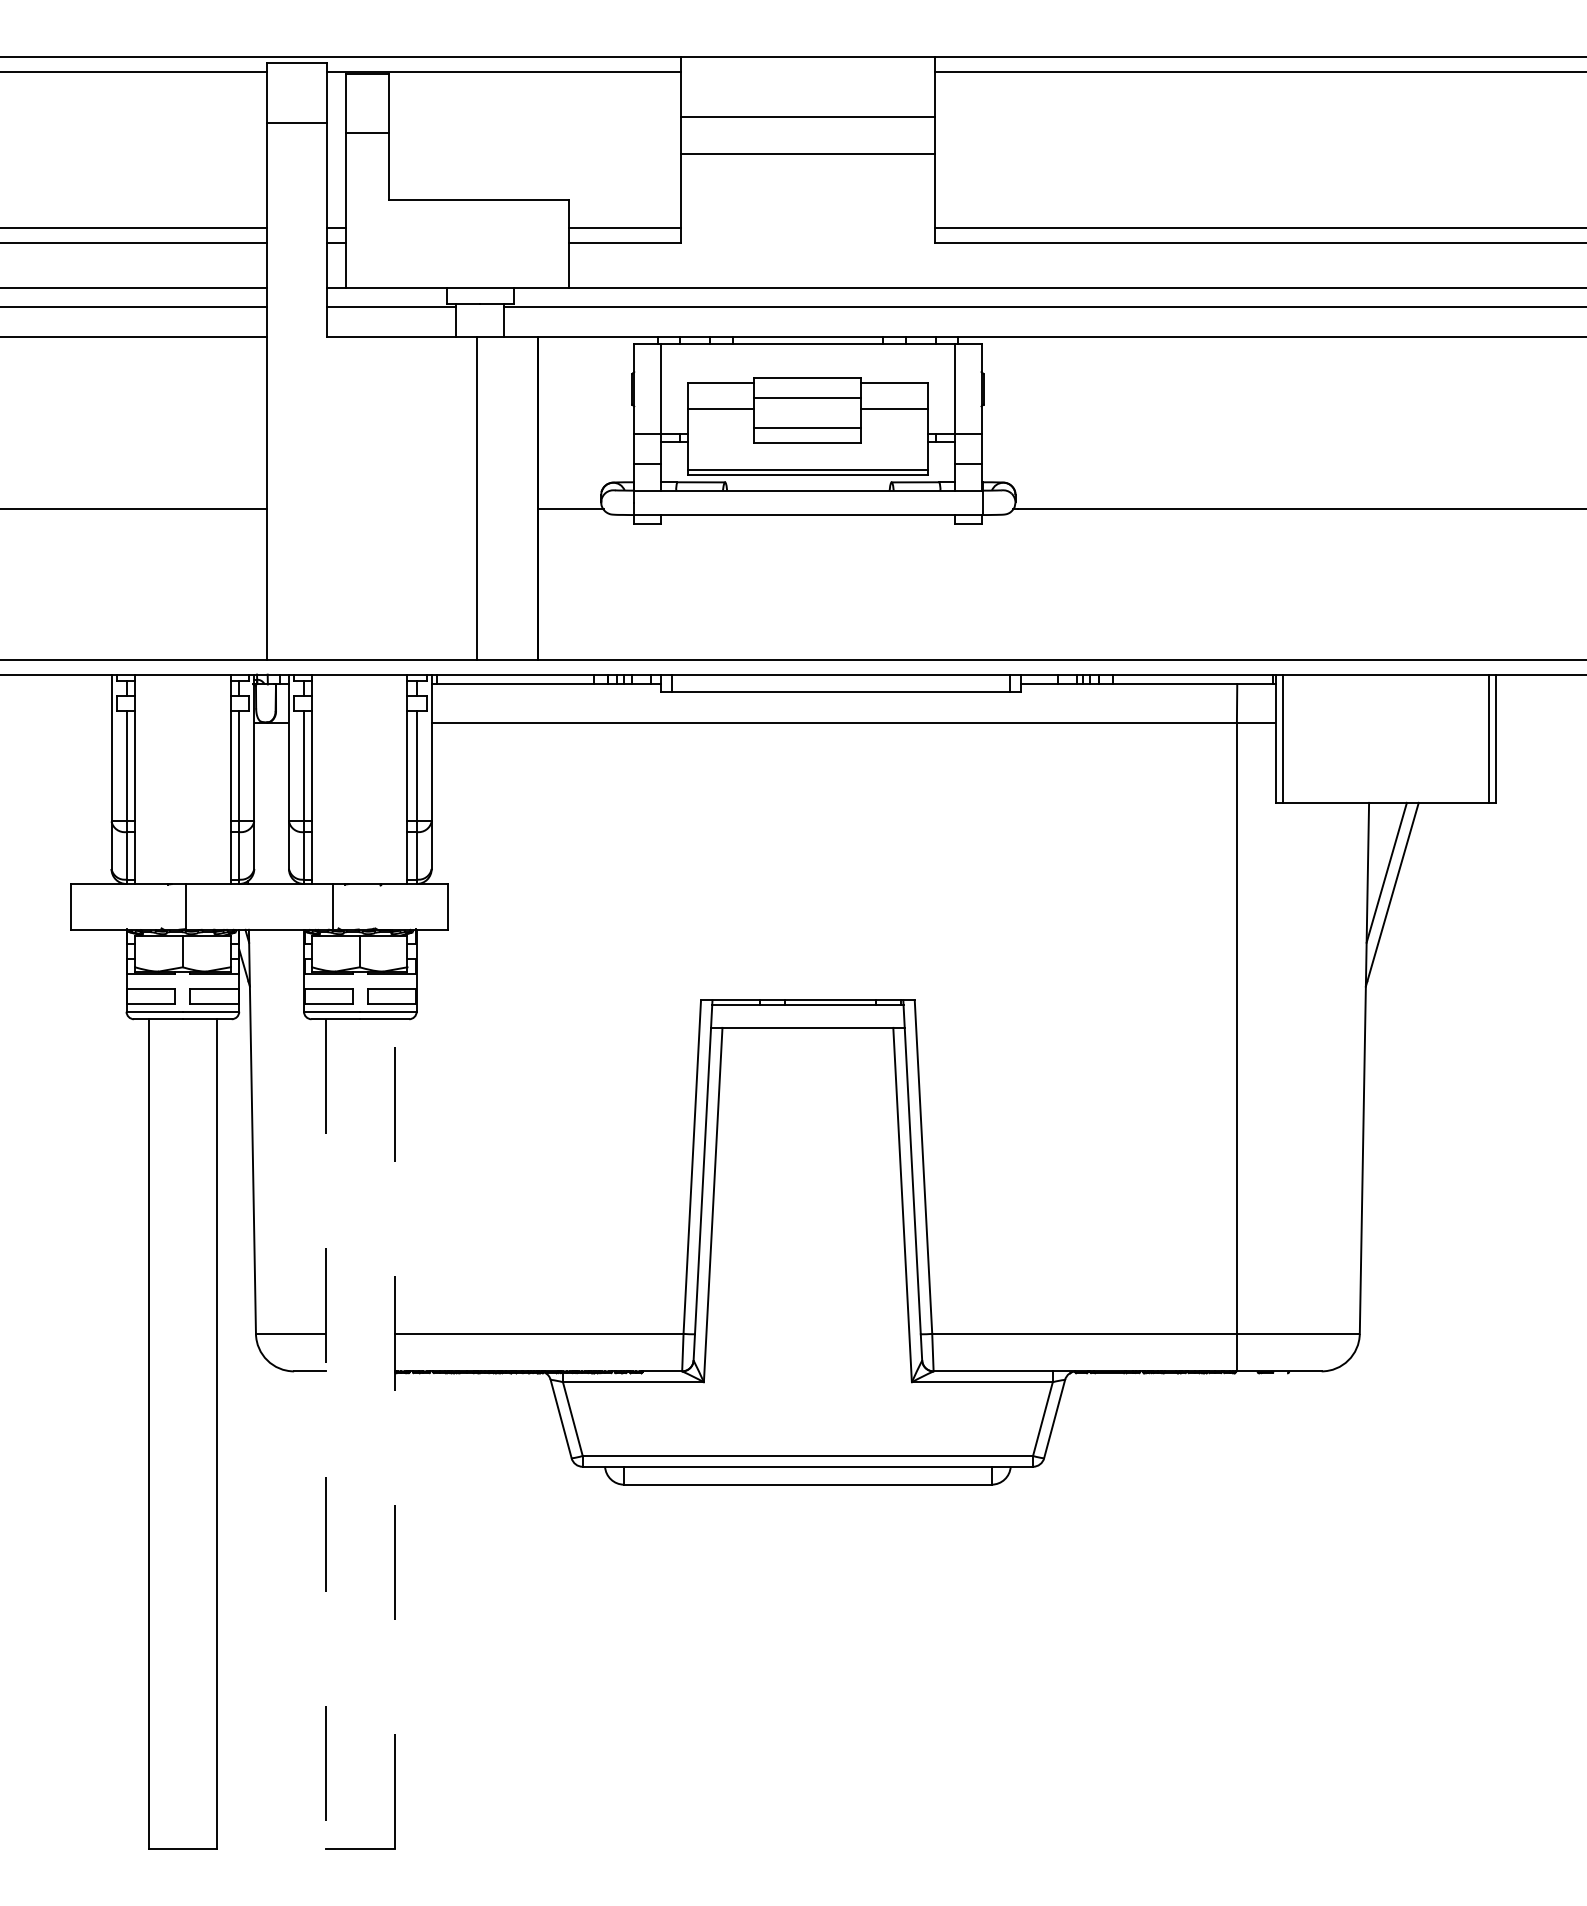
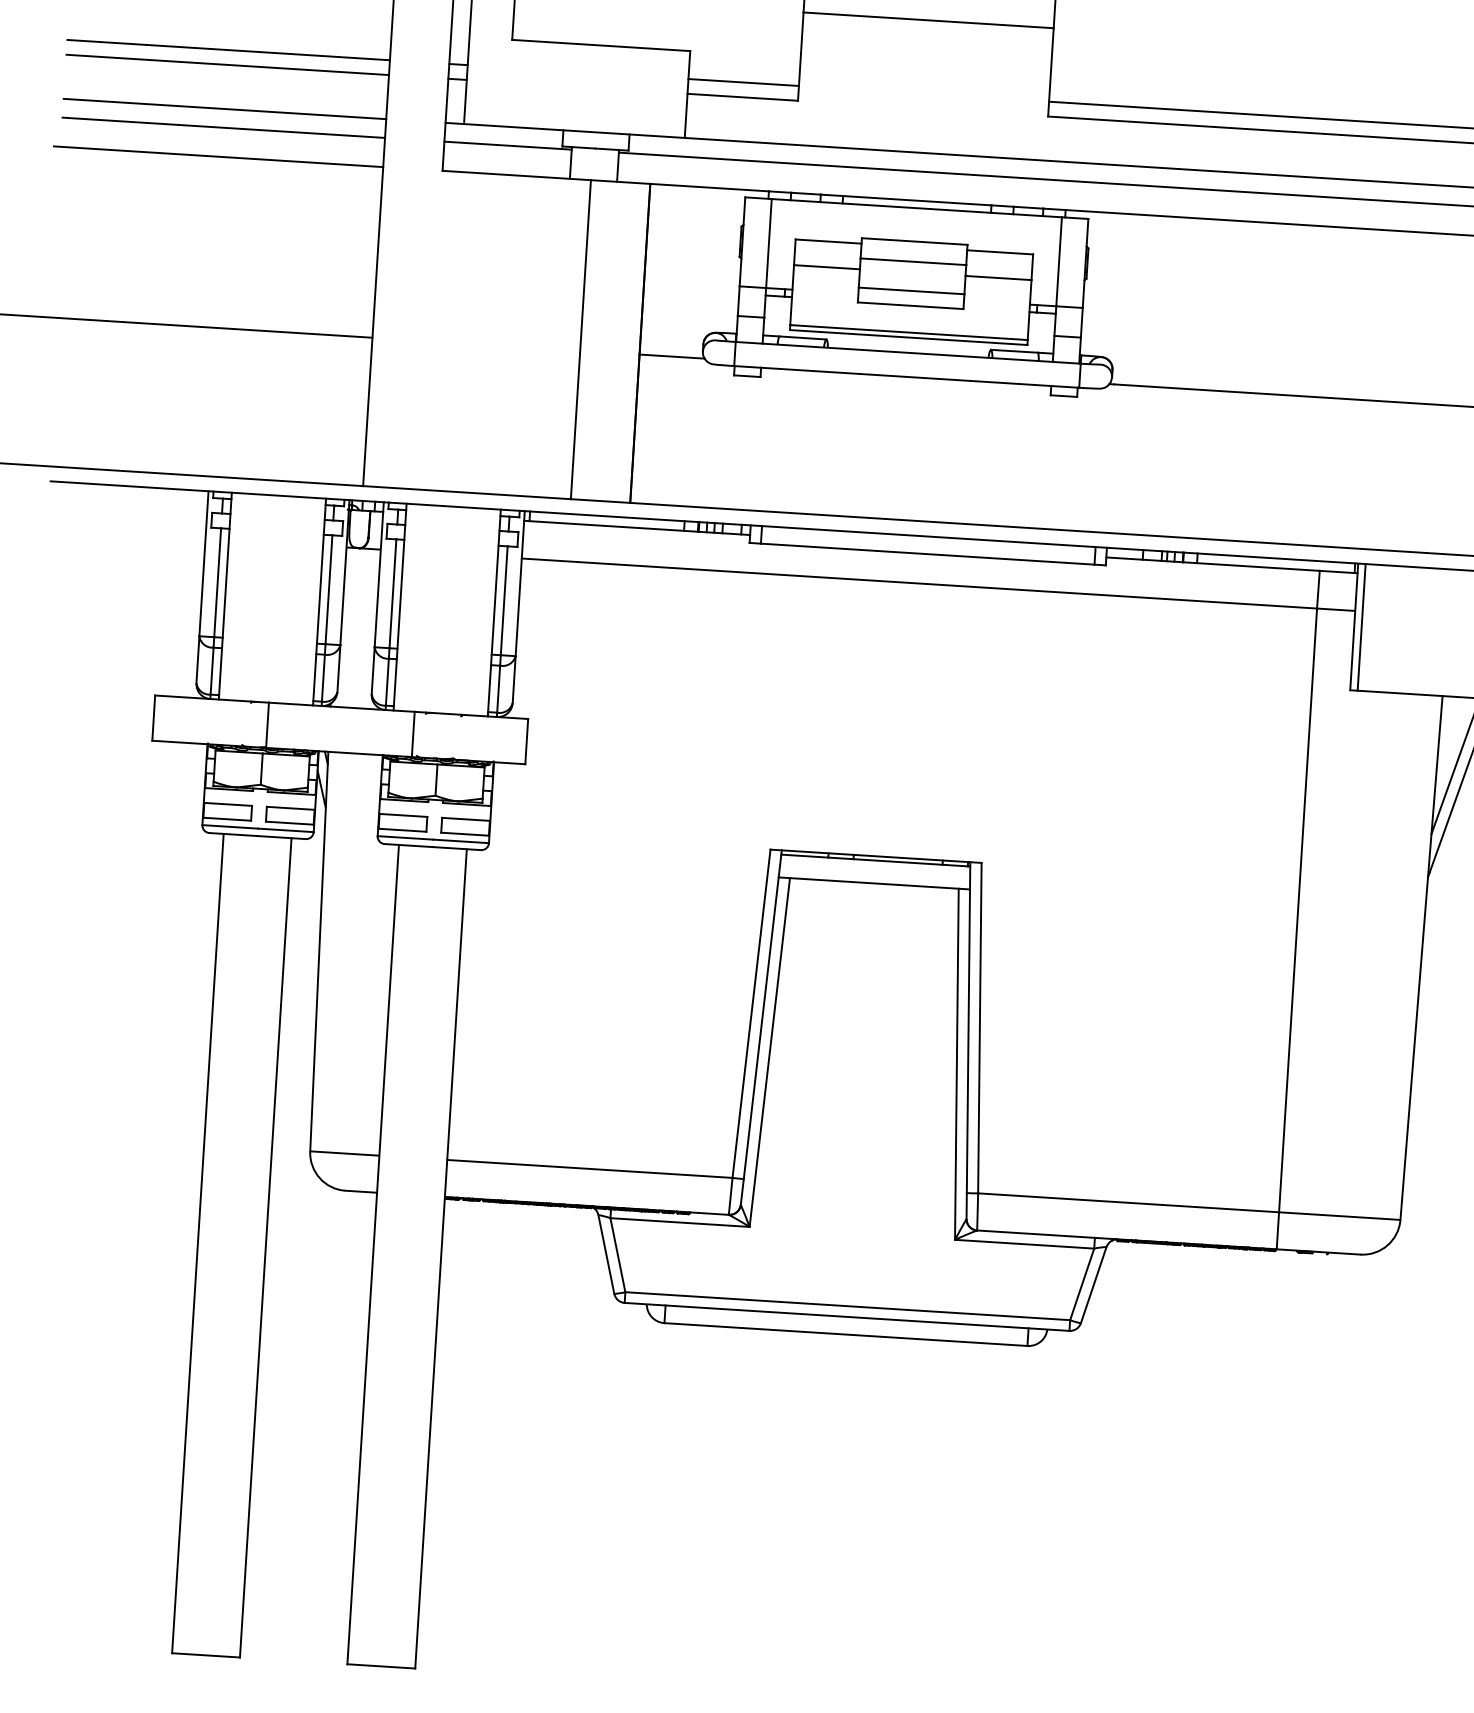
line: (326, 1434) -> (373, 1255), dashed -> solid
line: (394, 1434) -> (440, 1259), dashed -> solid

